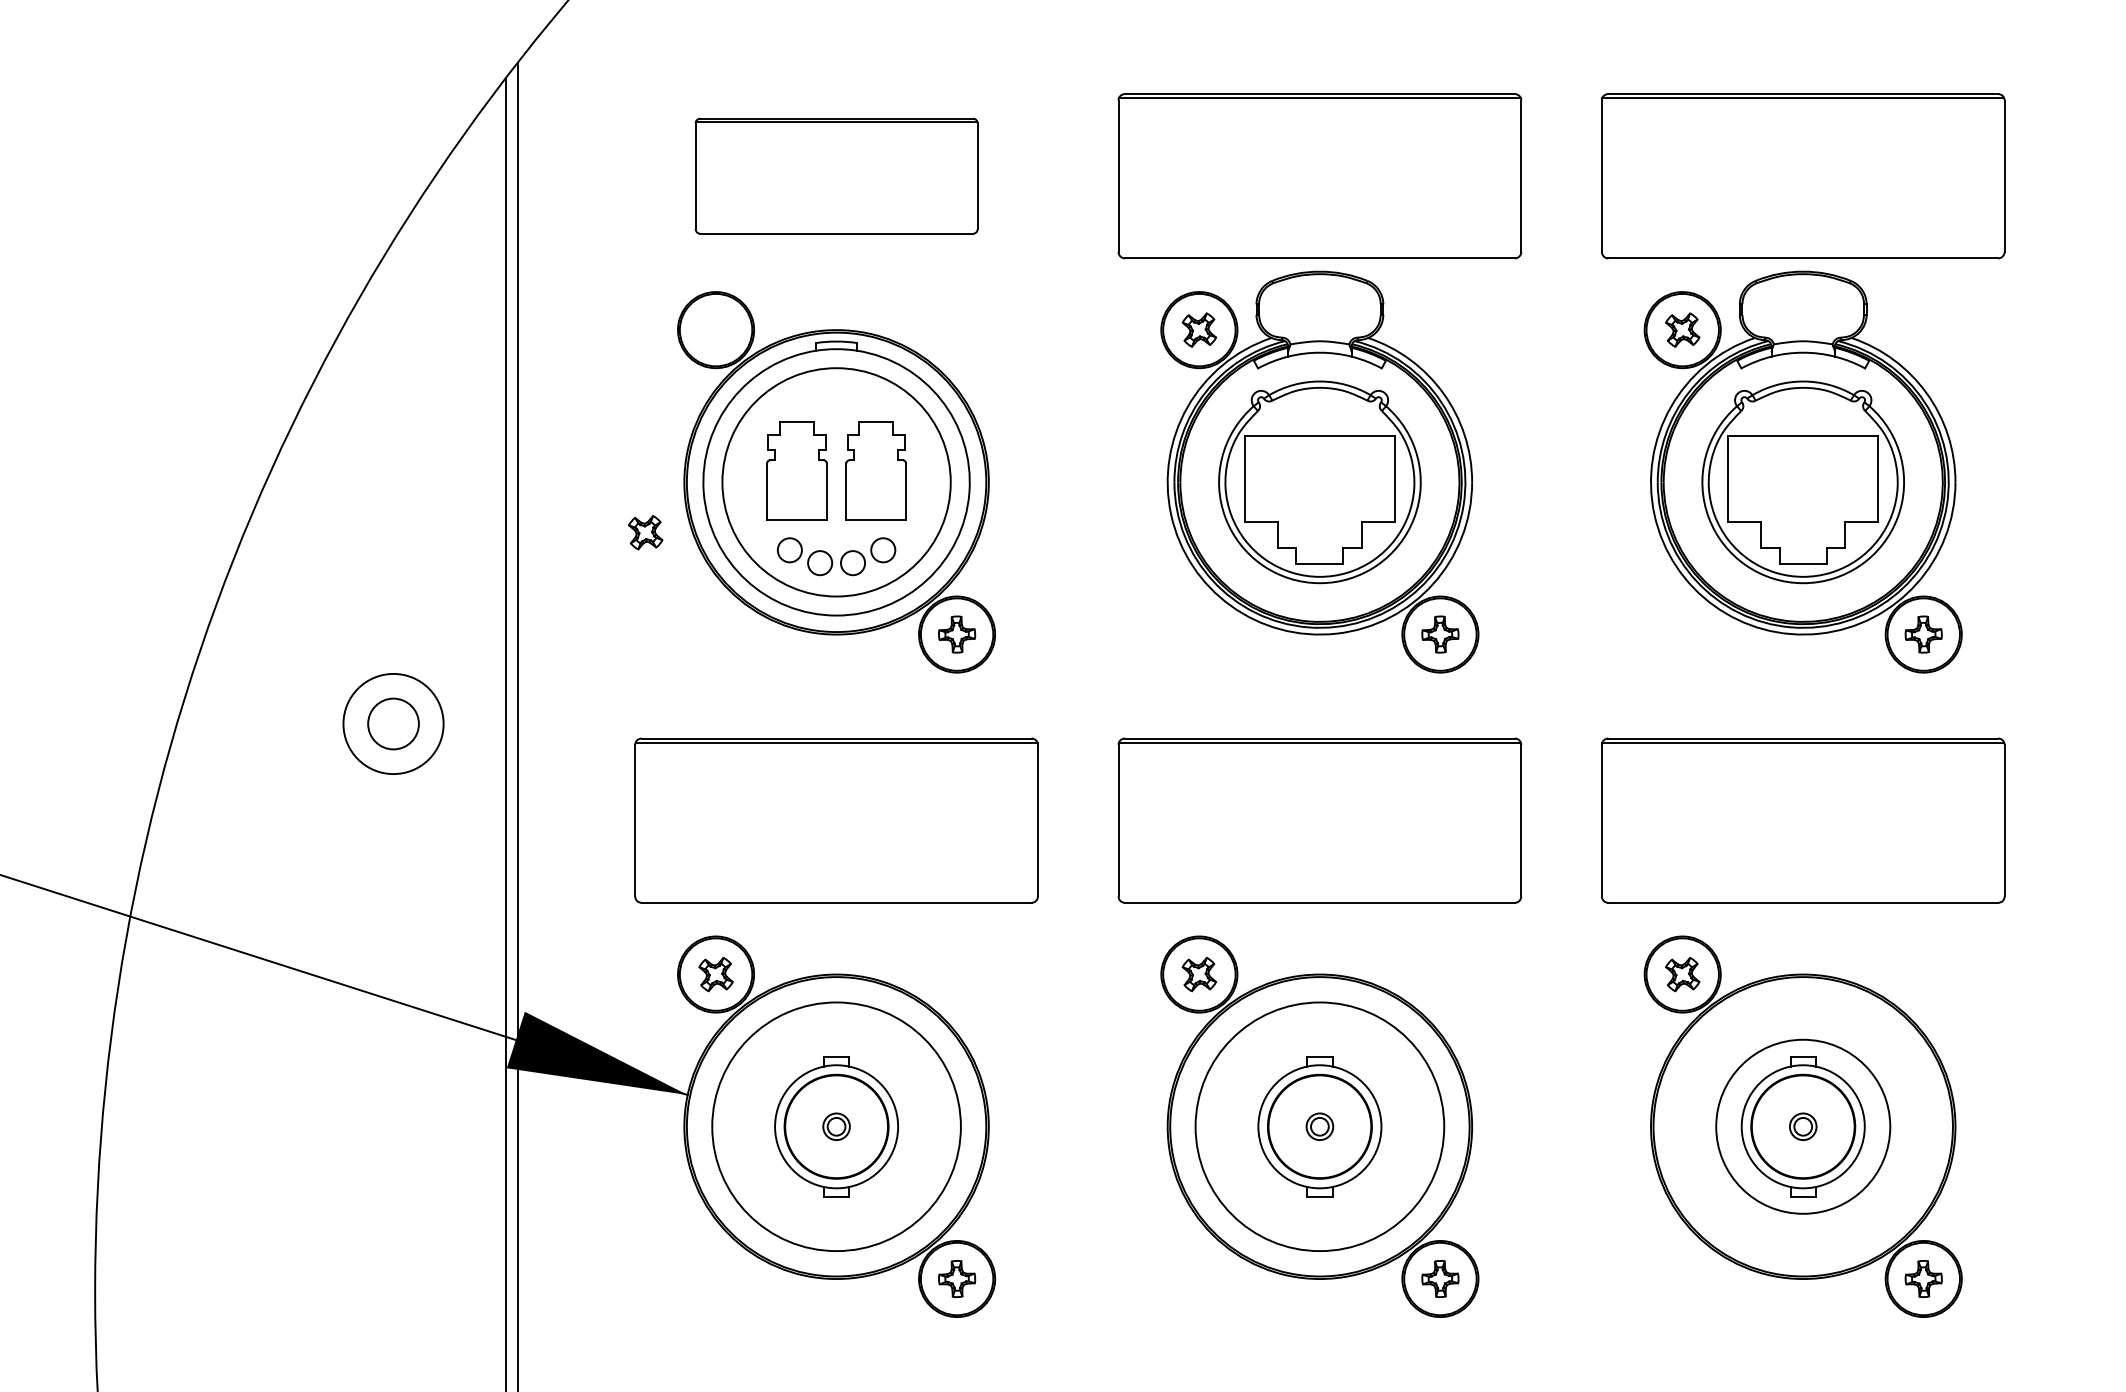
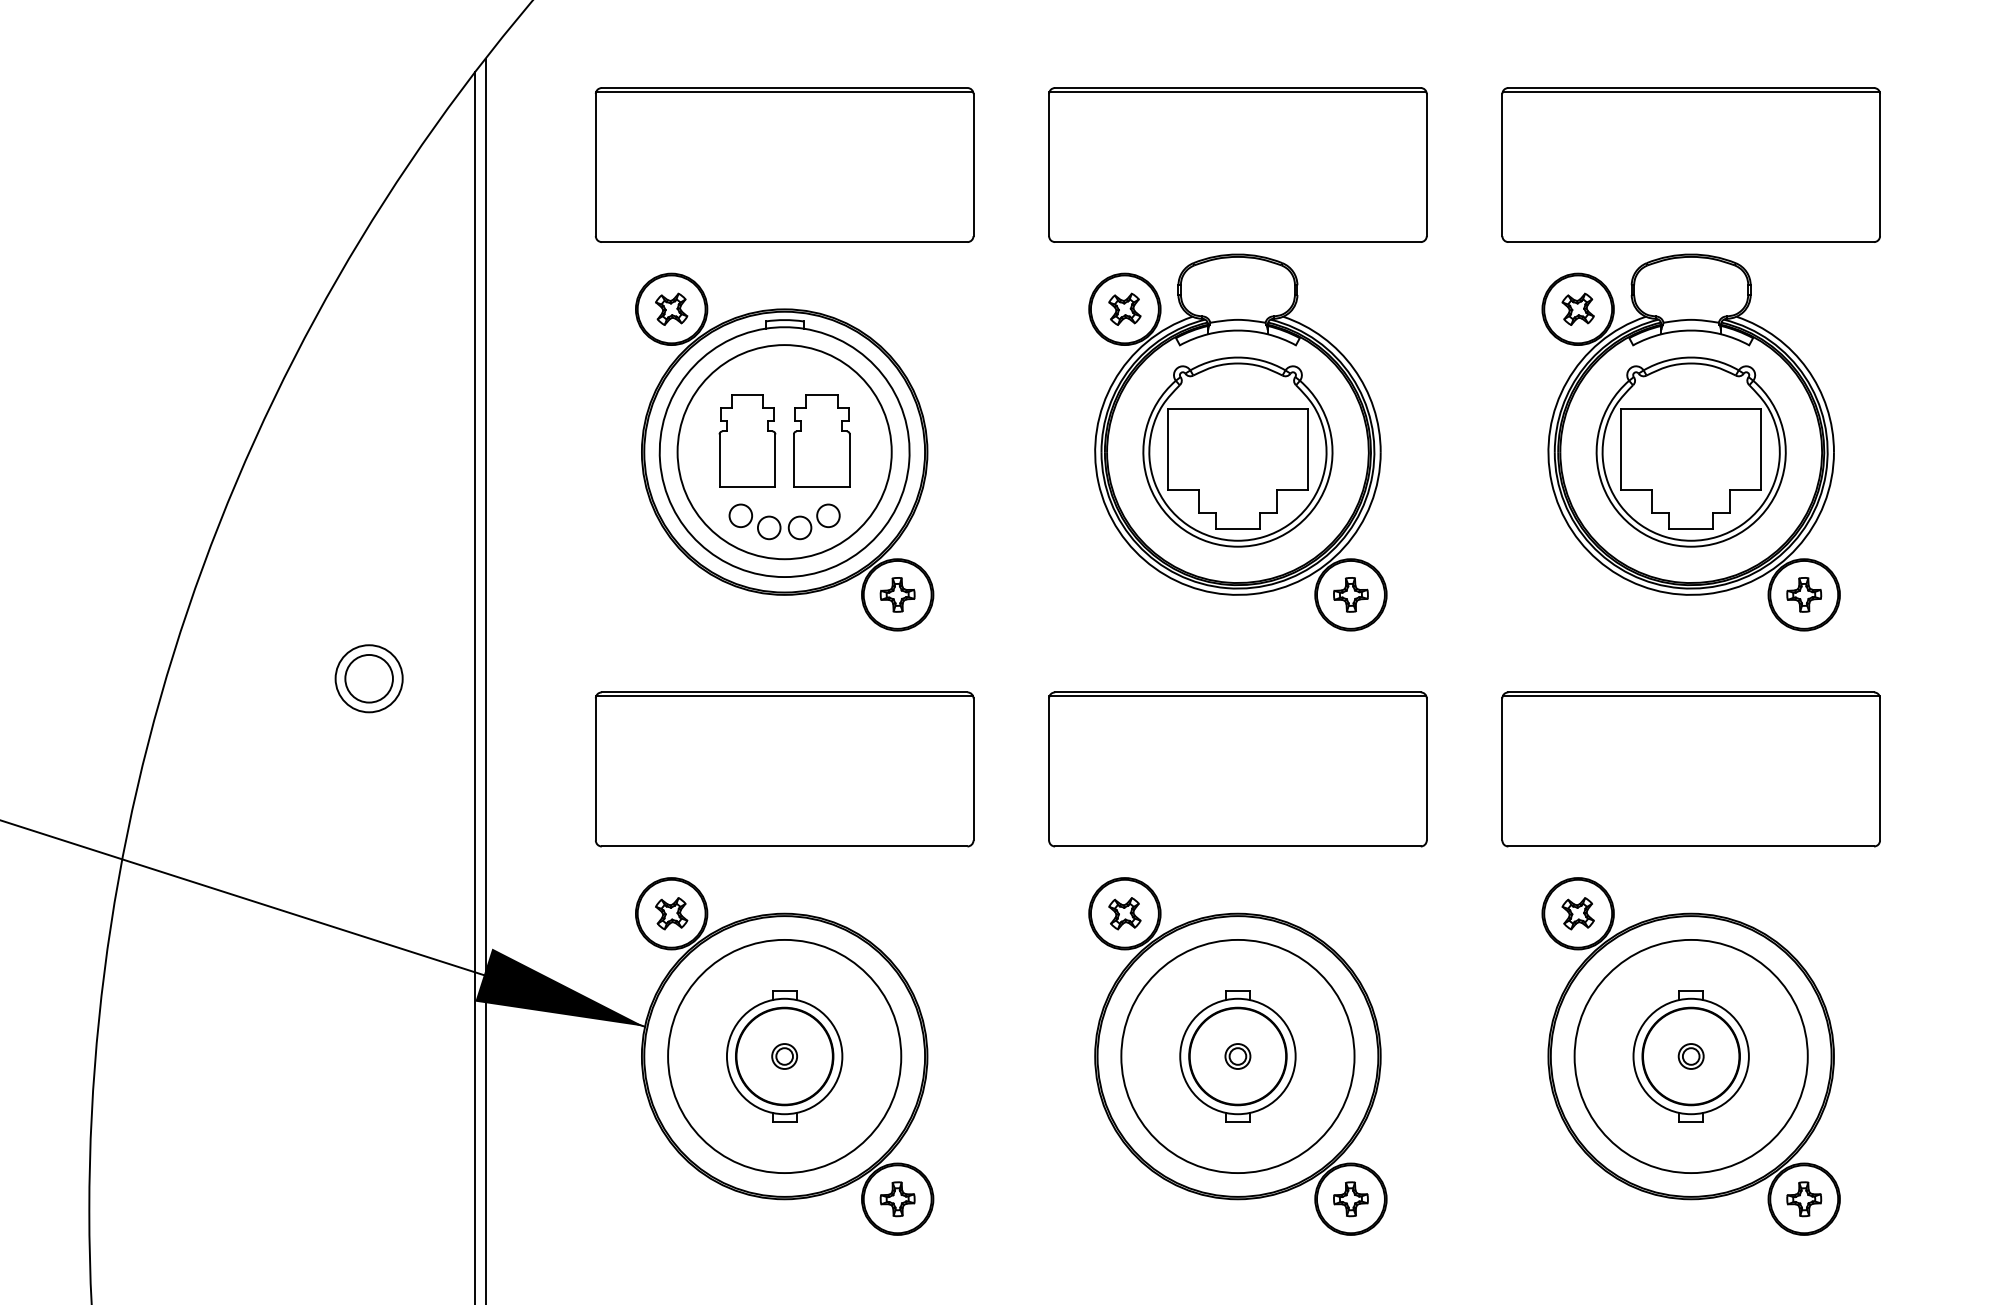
part: (836, 175) -> (784, 164), size x1.43
part: (645, 531) -> (671, 308), moved
circle: (392, 723) -> (368, 678), size x0.71
circle: (1802, 1126) -> (1690, 1056), size x1.43

